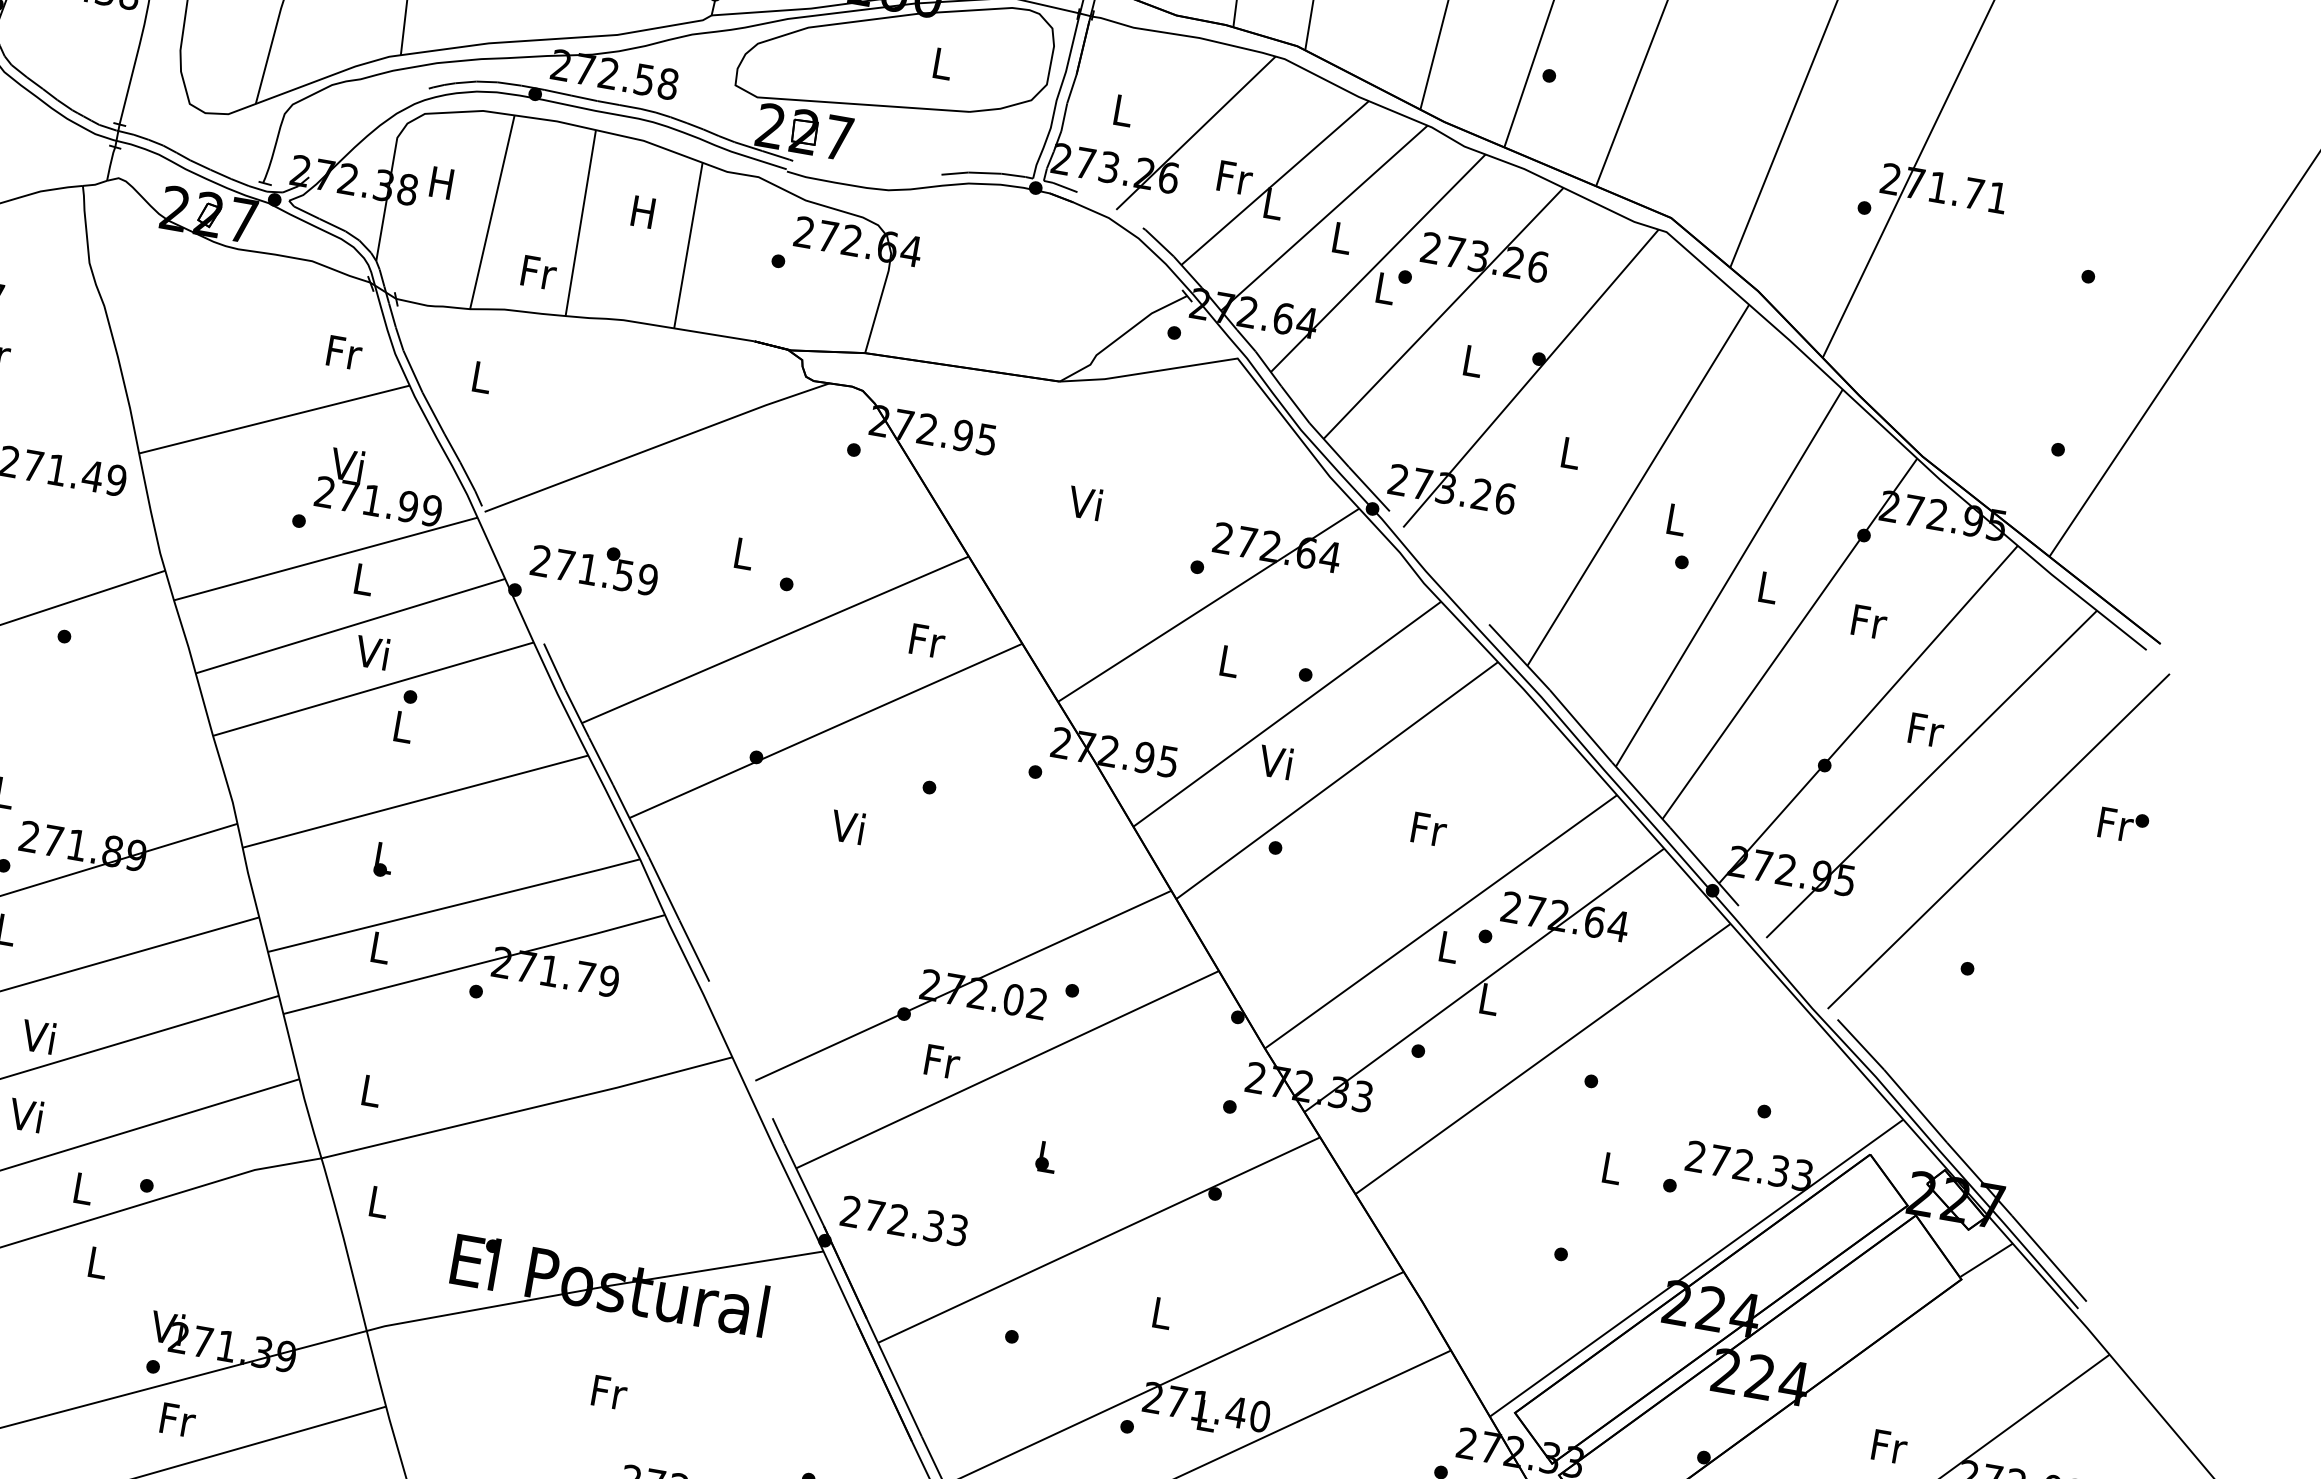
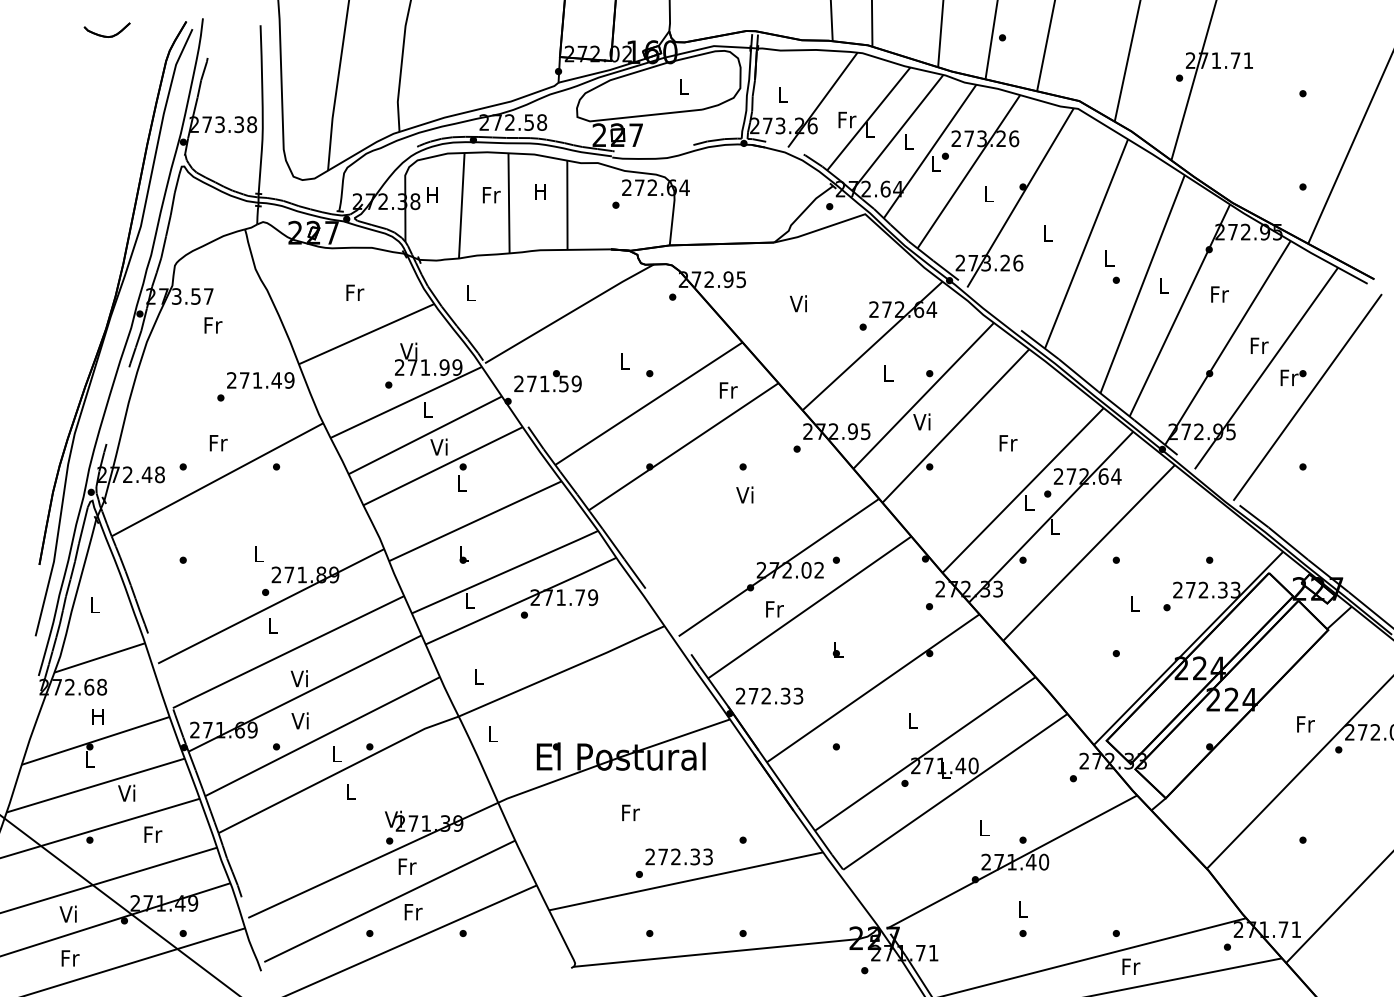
text: (538, 273) -> (491, 195), moved
text: (345, 352) -> (355, 292), moved
text: (847, 825) -> (744, 494), moved
text: (2123, 825) -> (1293, 377), moved

